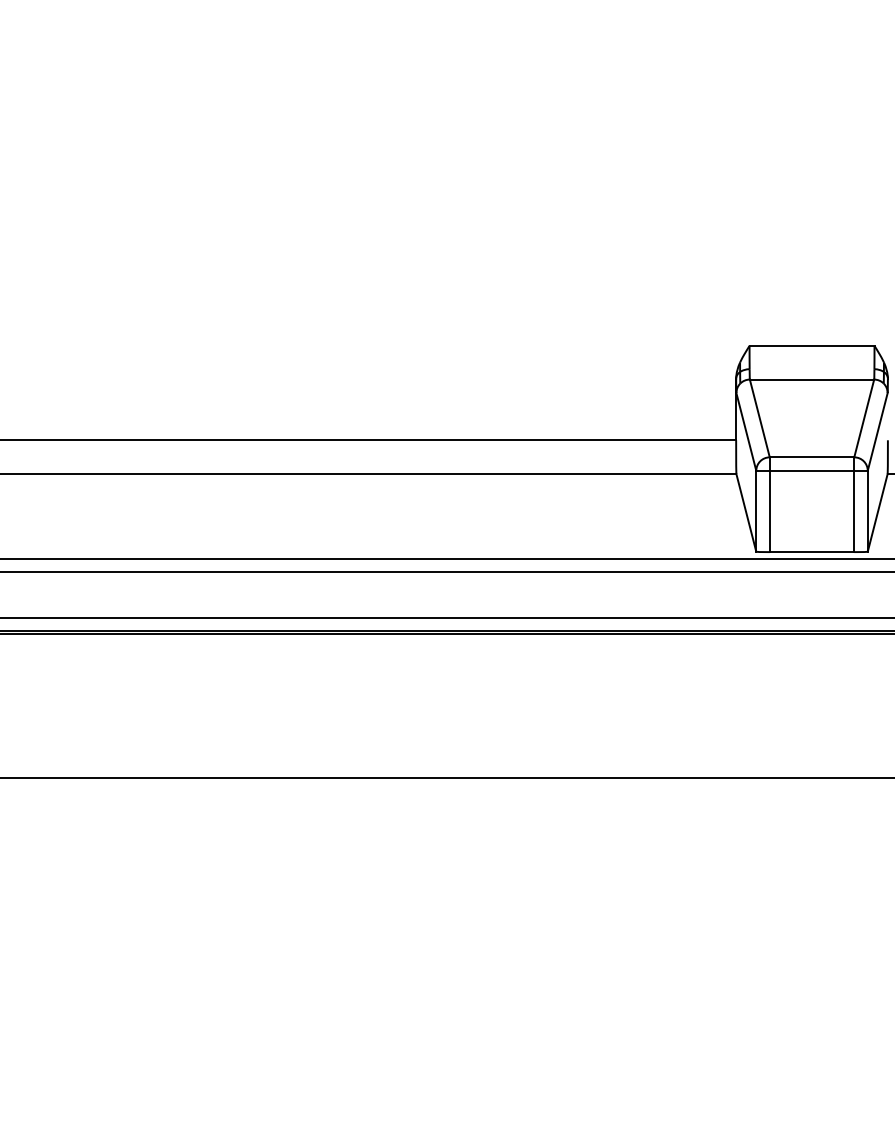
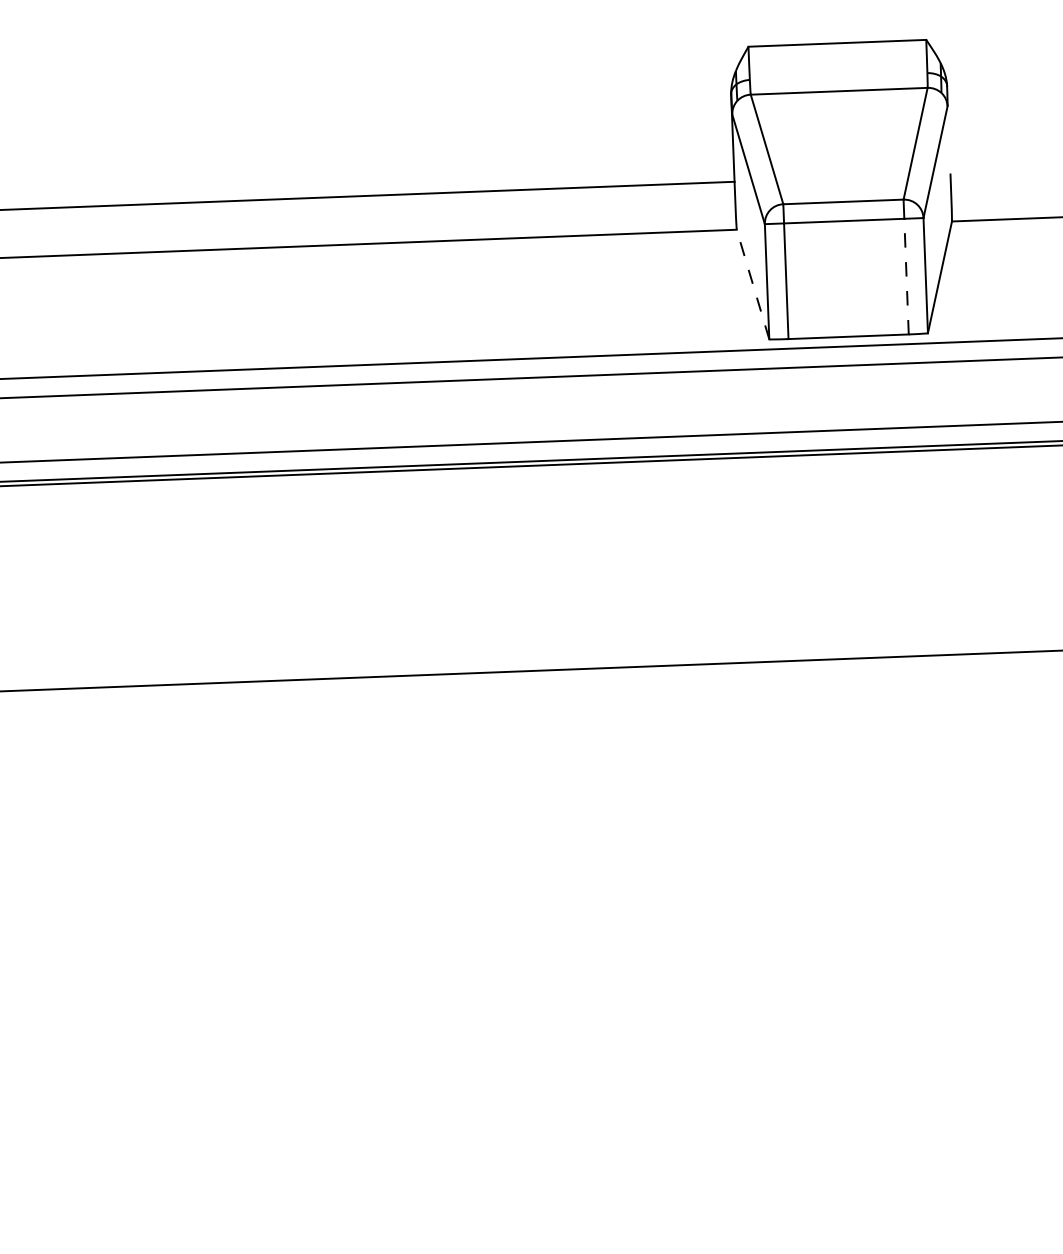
line: (854, 511) -> (906, 276), solid -> dashed
line: (746, 512) -> (753, 283), solid -> dashed

